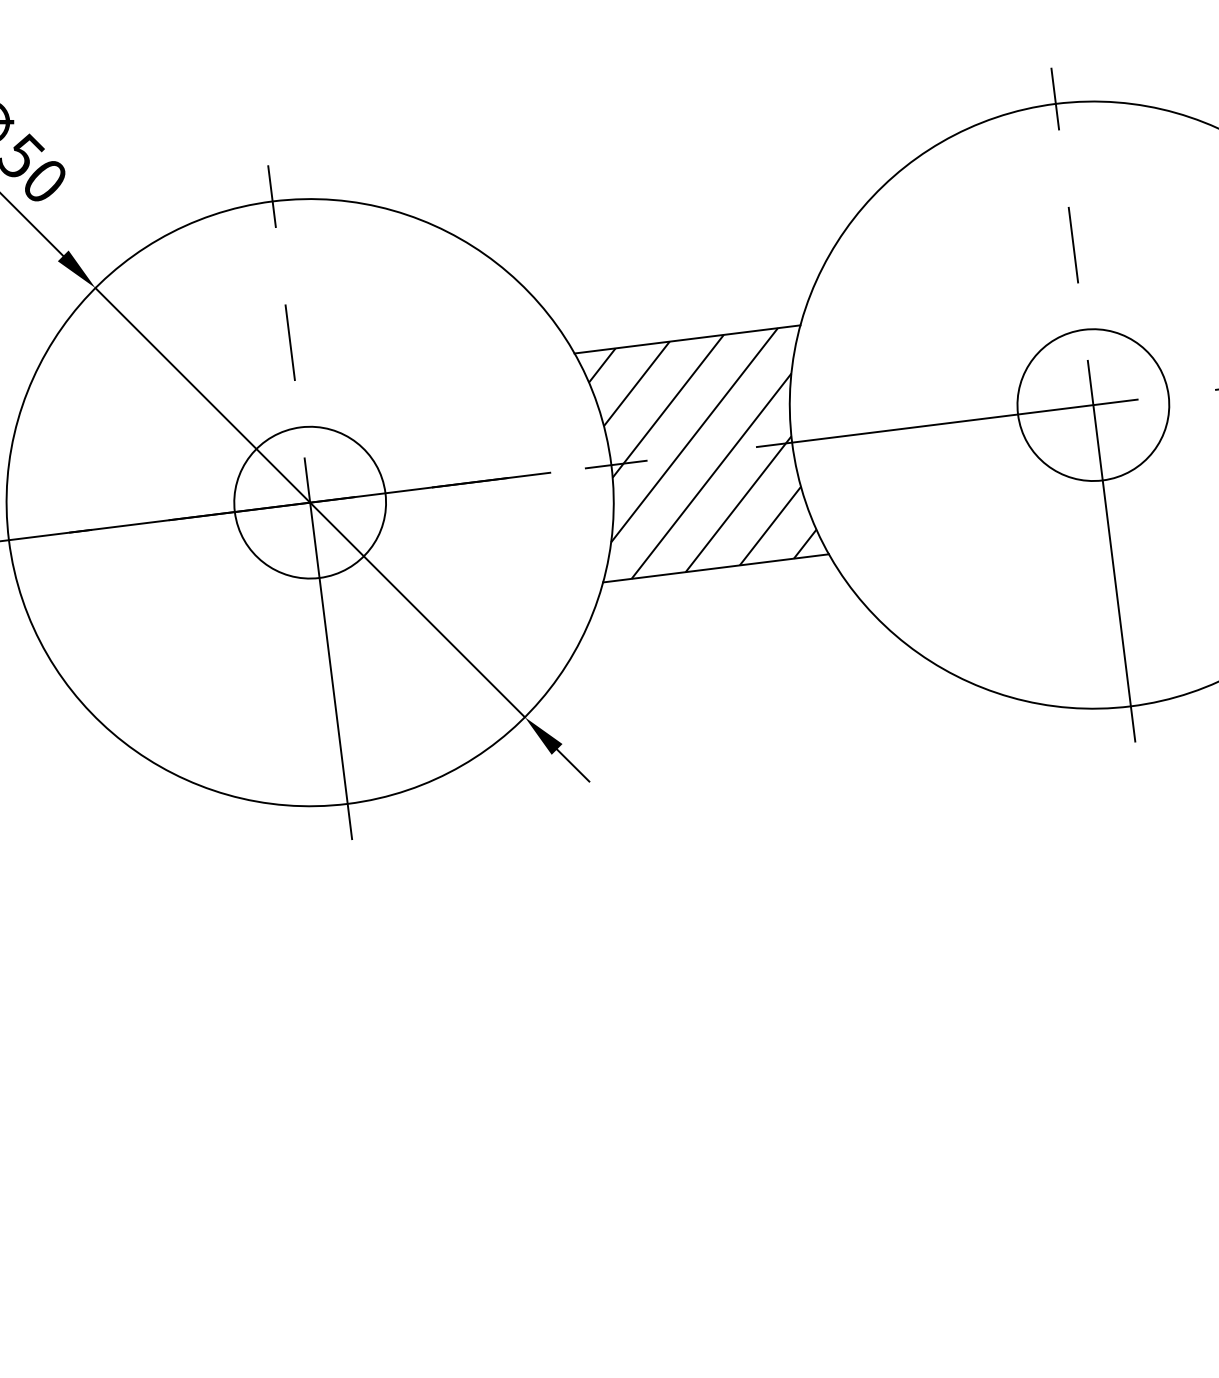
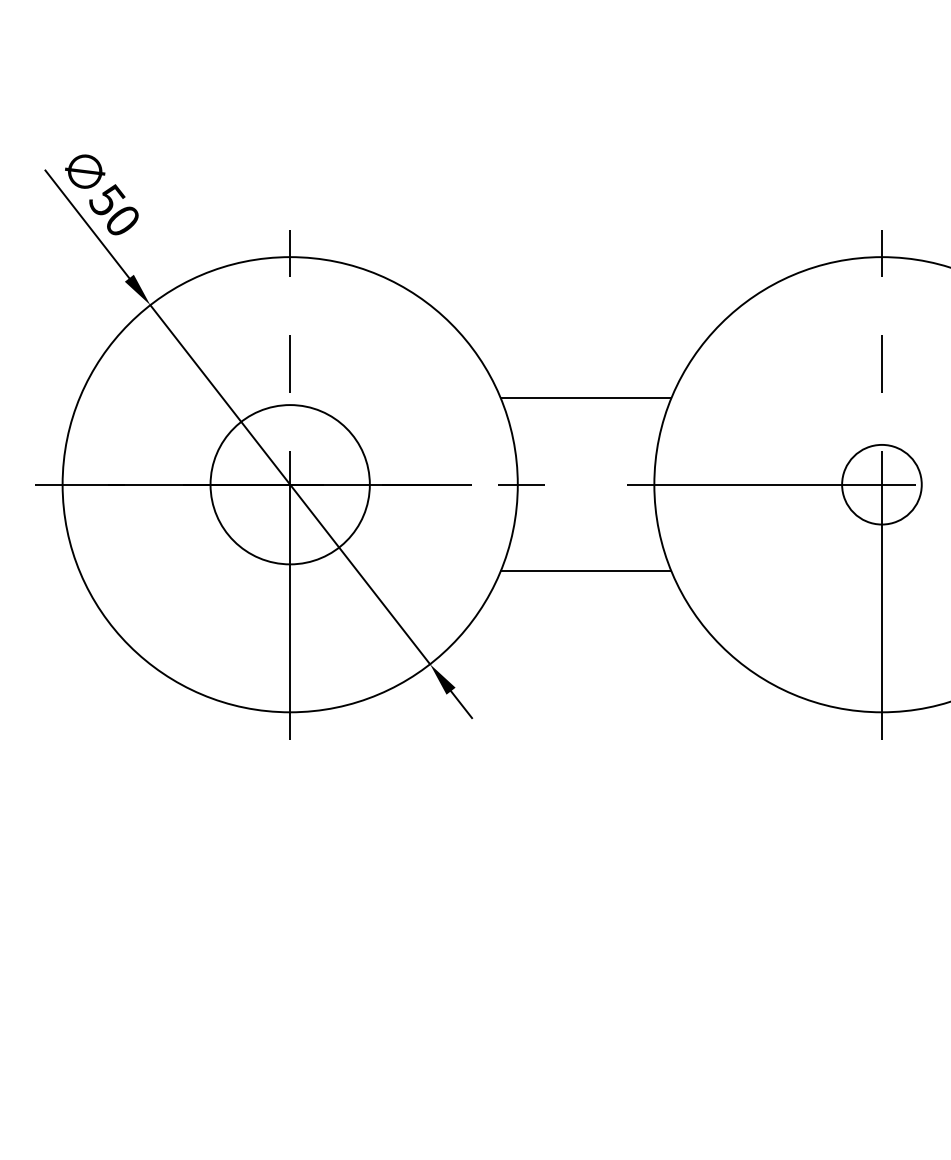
circle: (1092, 404) -> (881, 484), size x0.7
hatch: (702, 453) -> (586, 484), removed
circle: (310, 502) -> (290, 484), size x1.4

